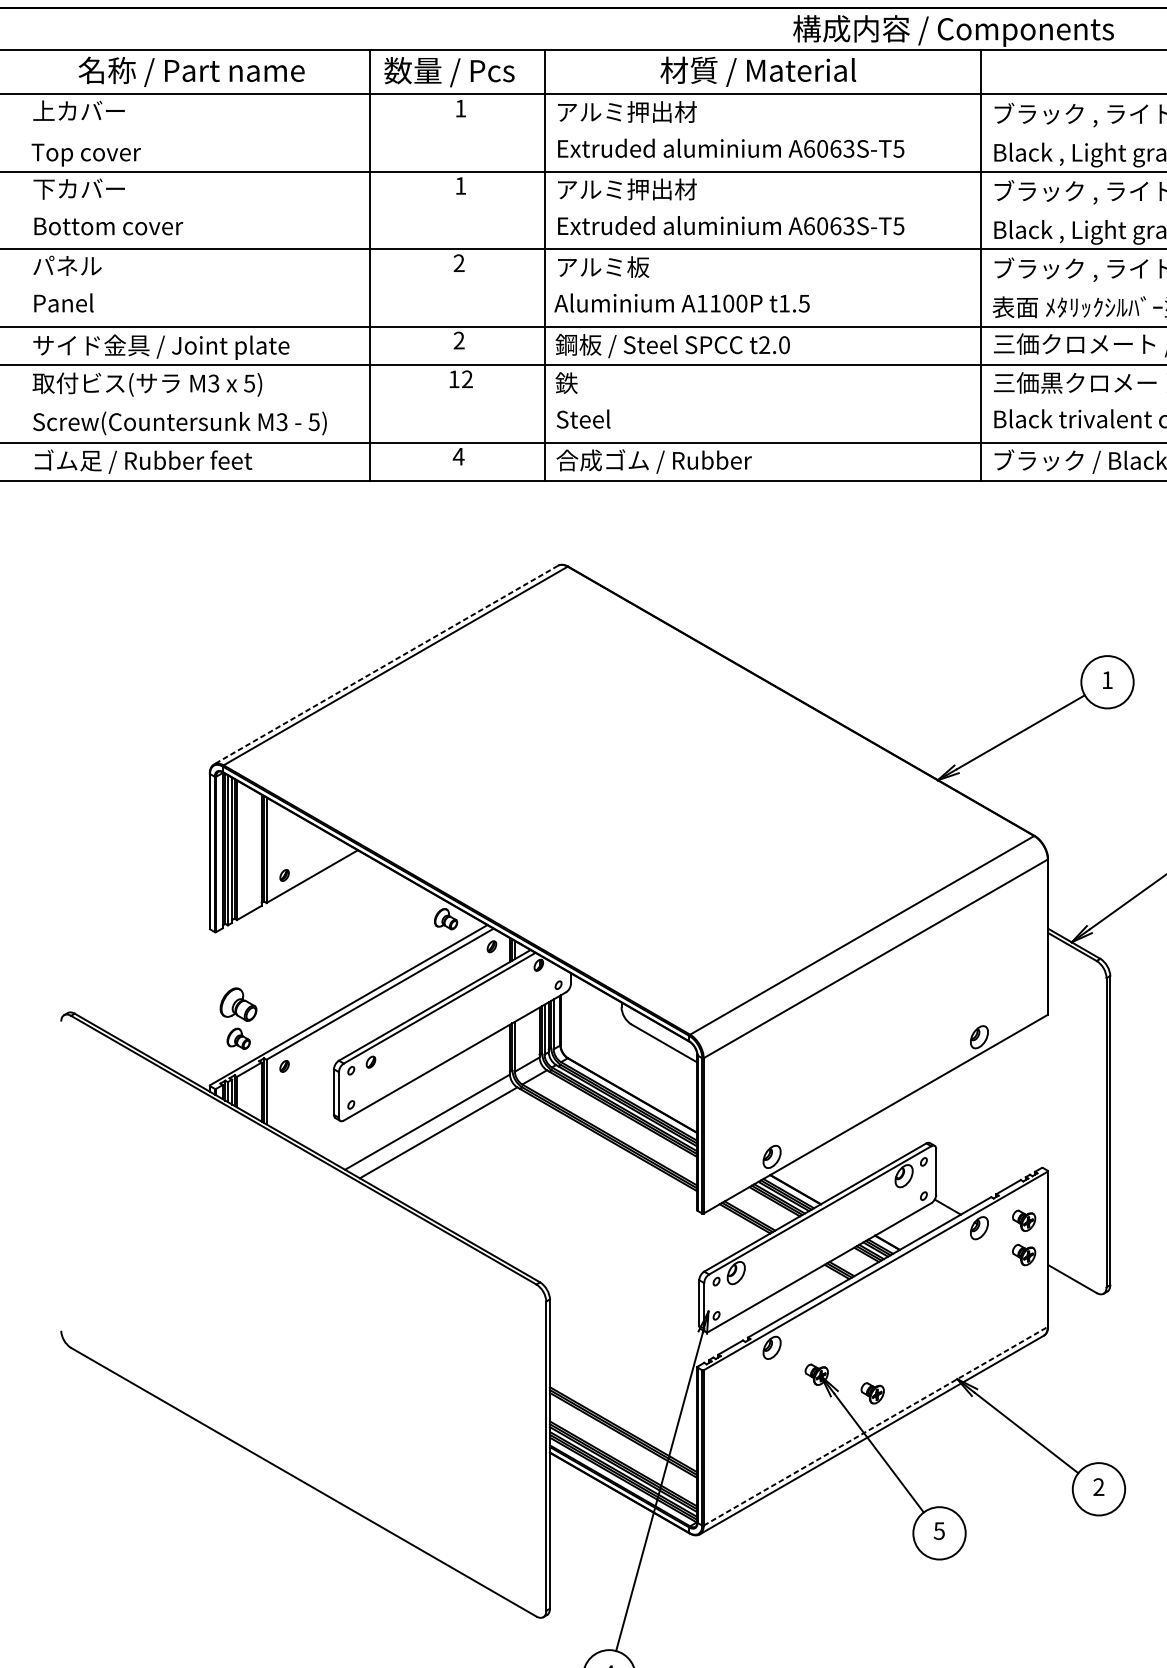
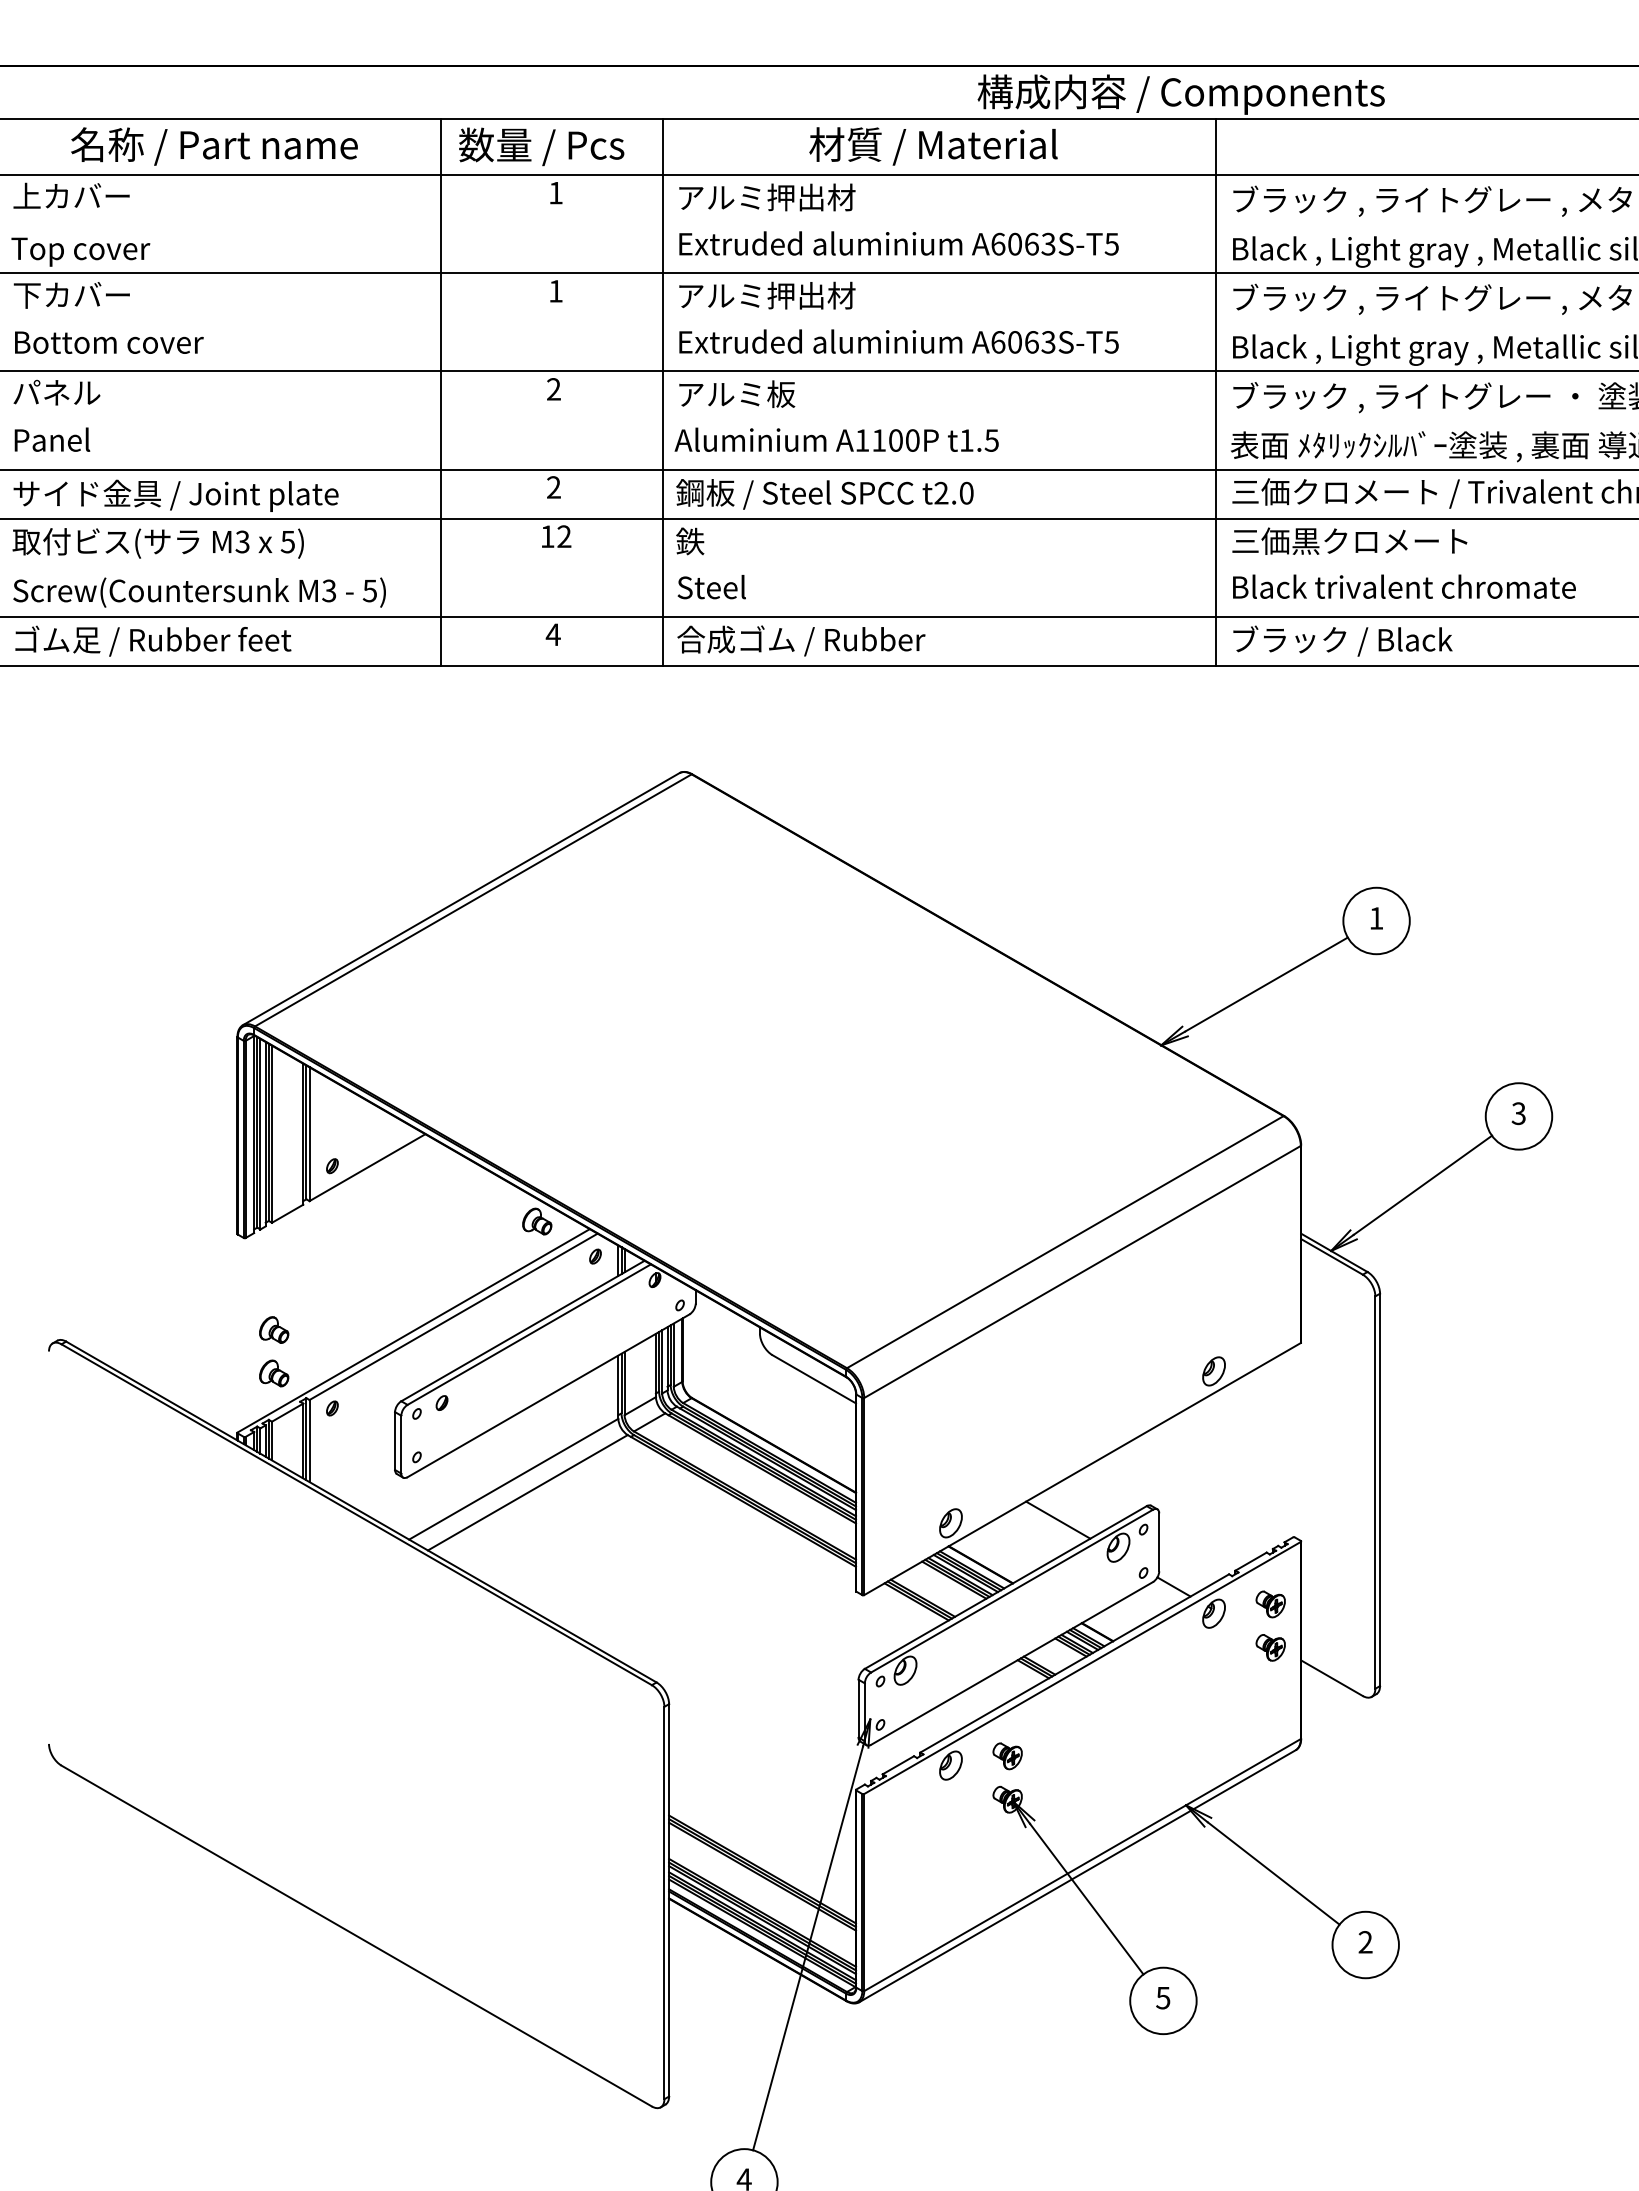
line: (385, 665) -> (460, 899), dashed -> solid
part: (238, 1004) -> (274, 1329), size x0.62
line: (856, 1153) -> (1058, 1519), added
part: (872, 1393) -> (1007, 1756), moved
line: (875, 1425) -> (1082, 1864), dashed -> solid

